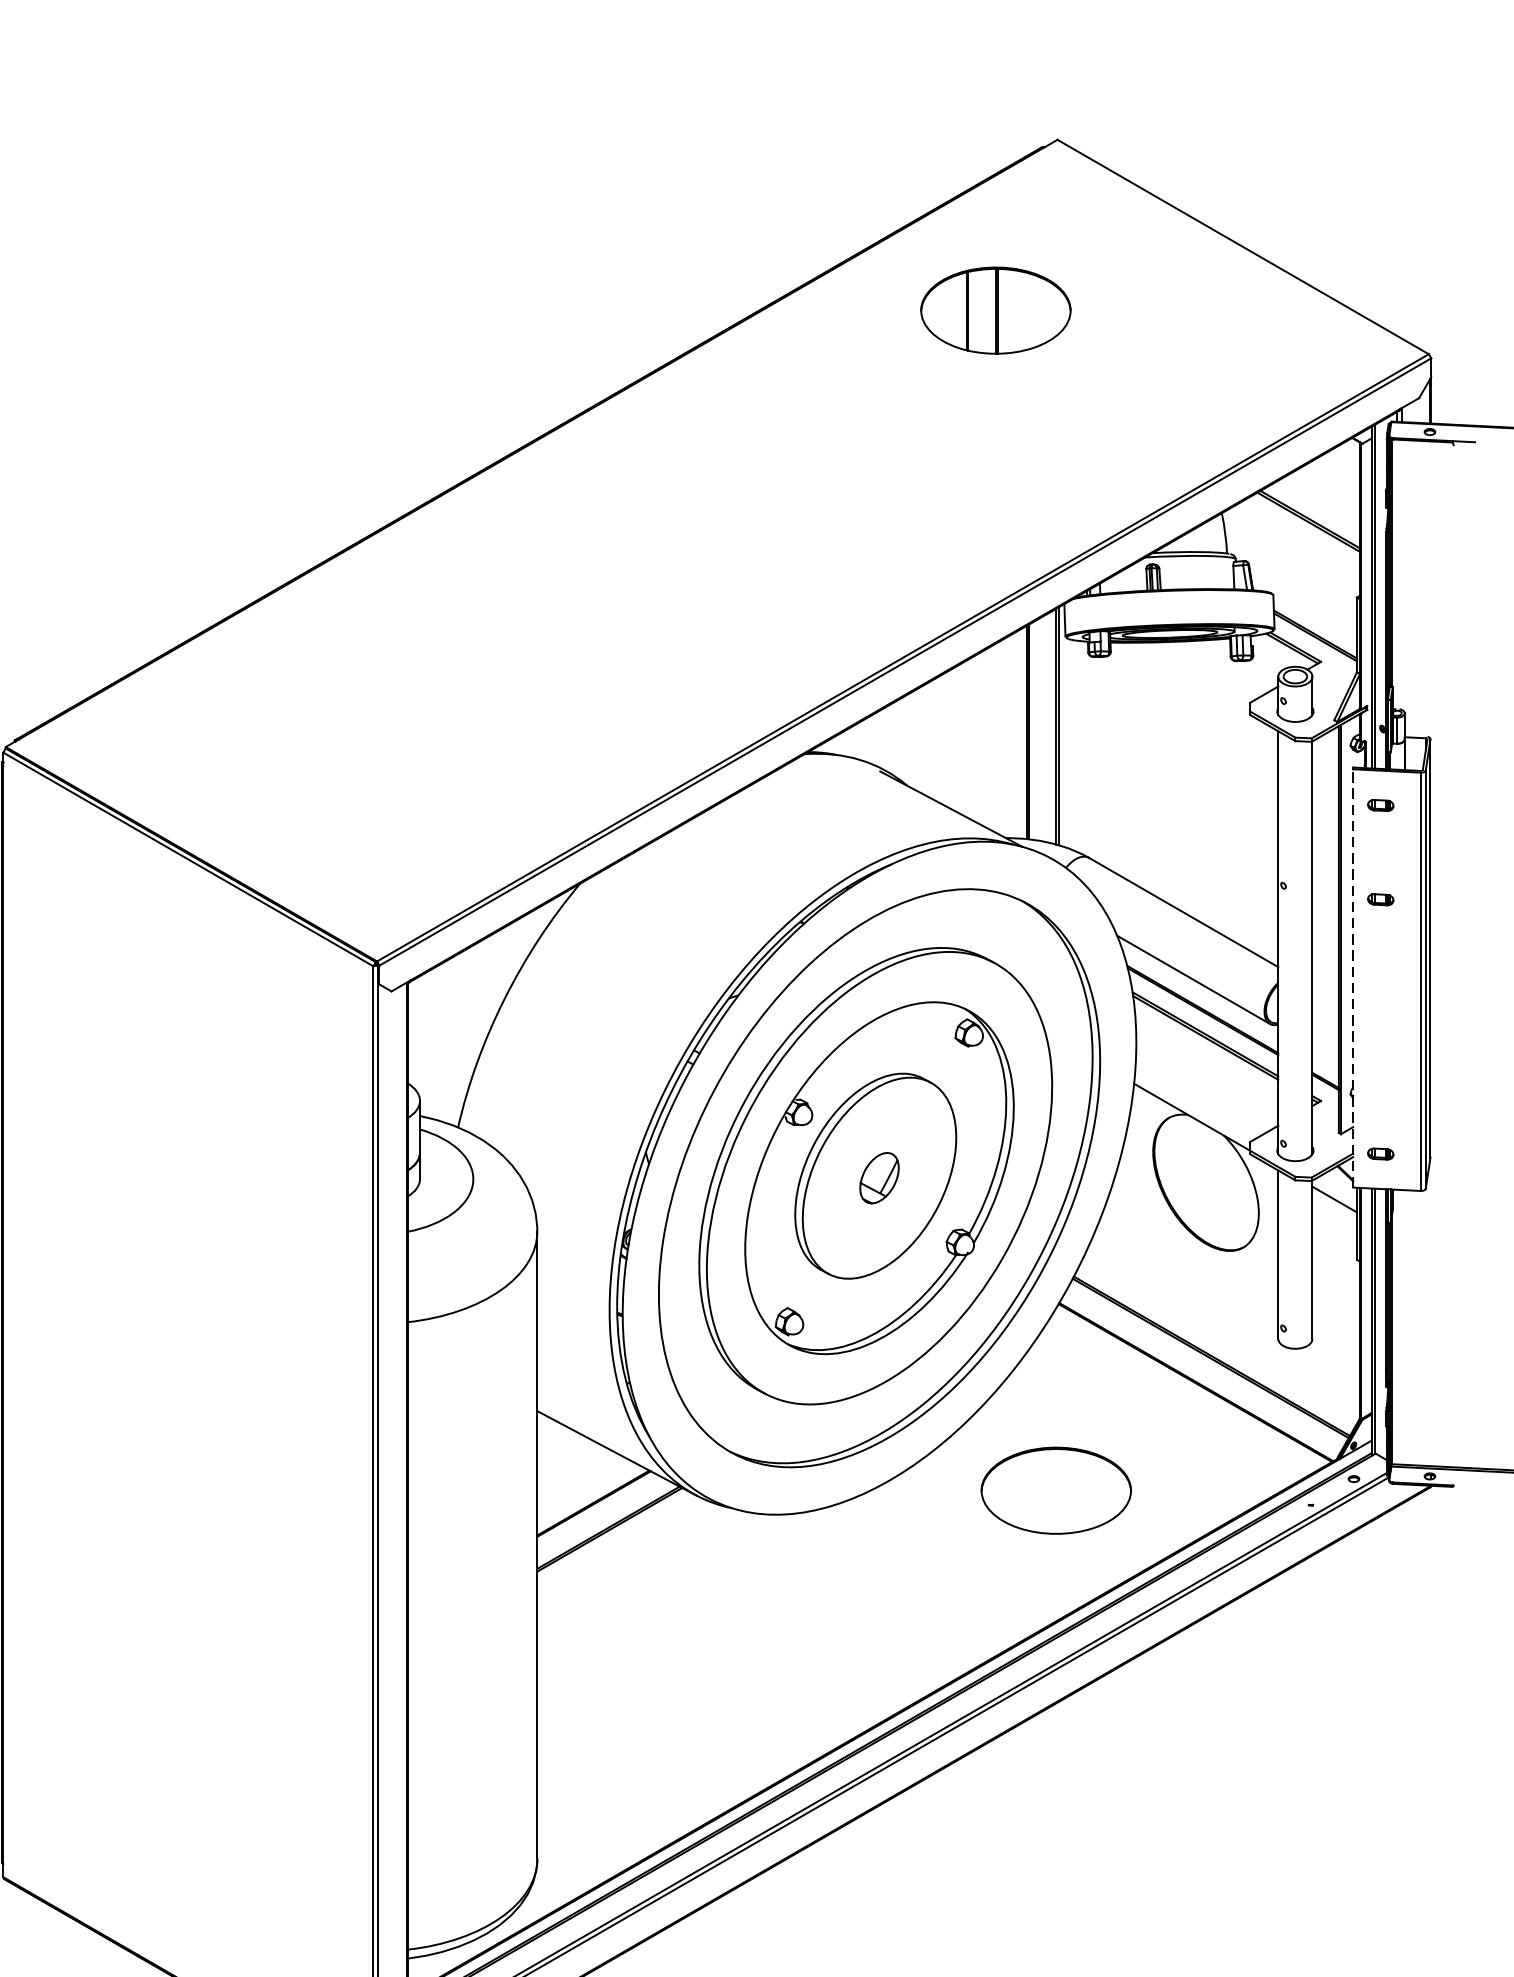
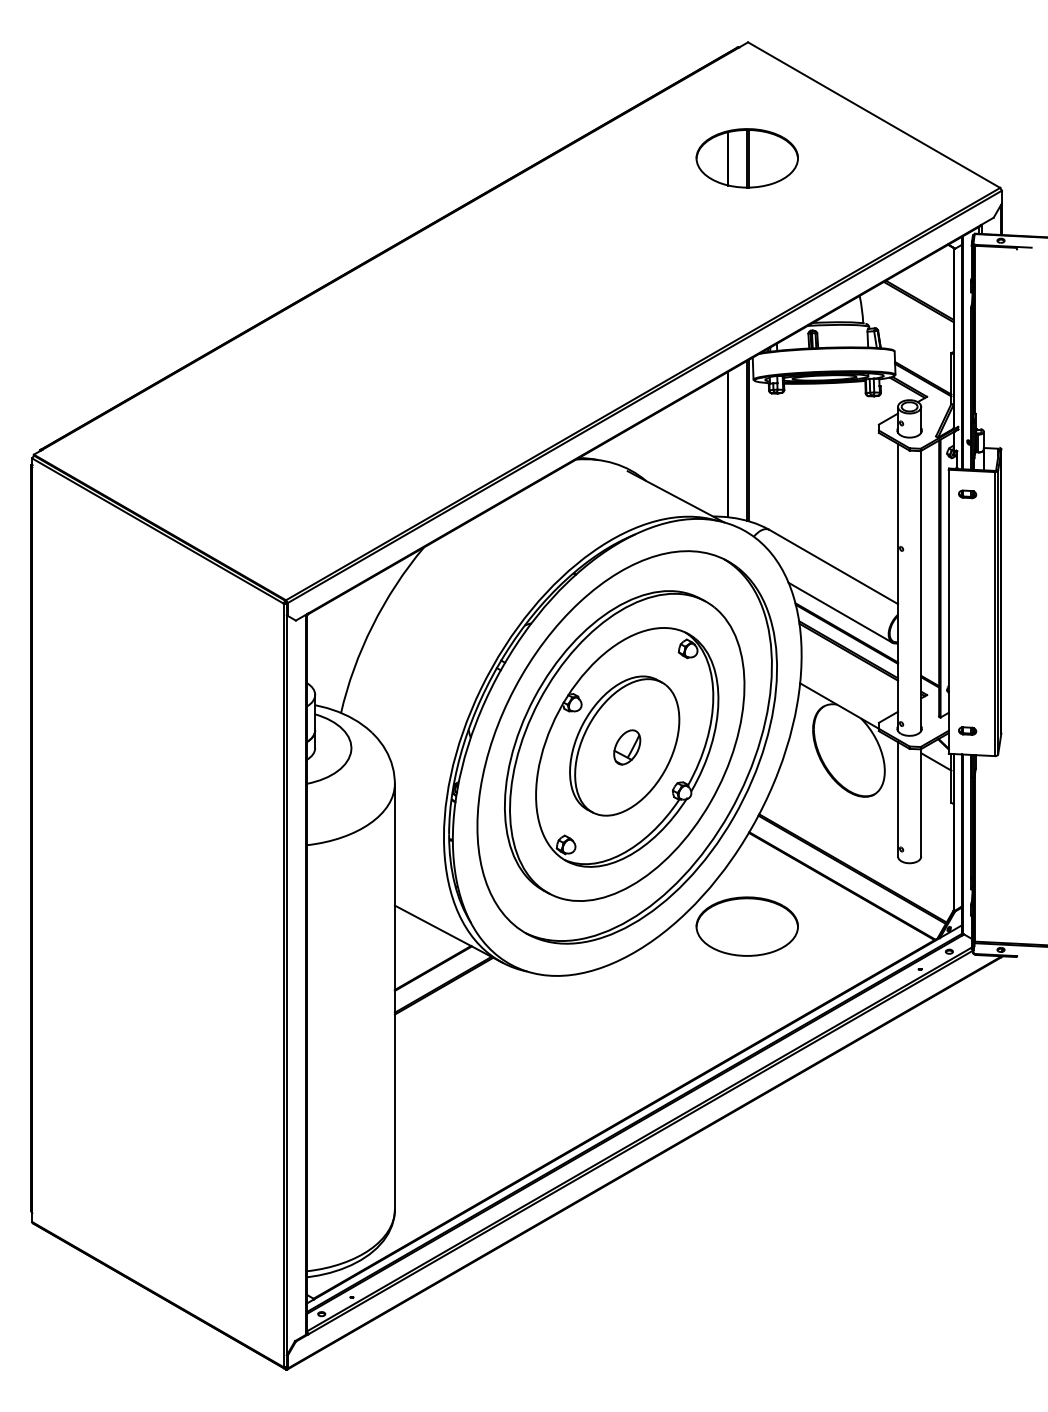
part: (994, 310) -> (746, 158), moved
part: (1380, 899) -> (967, 558), removed
line: (1352, 978) -> (948, 611), dashed -> solid
part: (1055, 1490) -> (746, 926), moved

